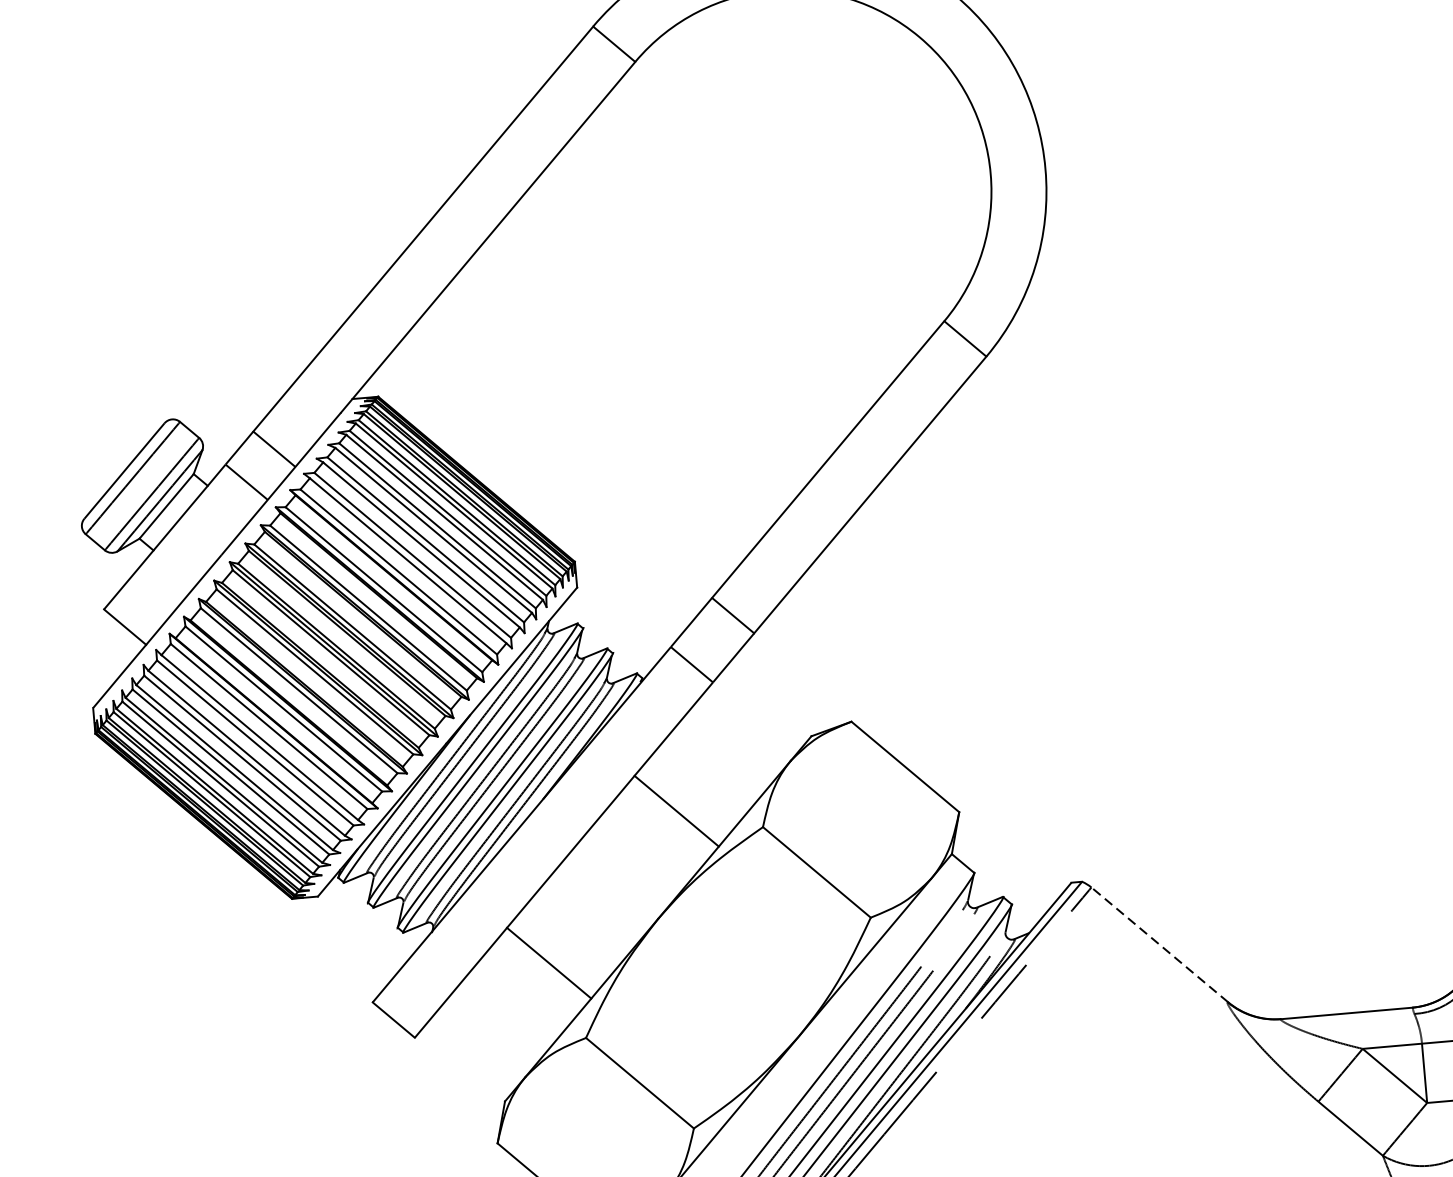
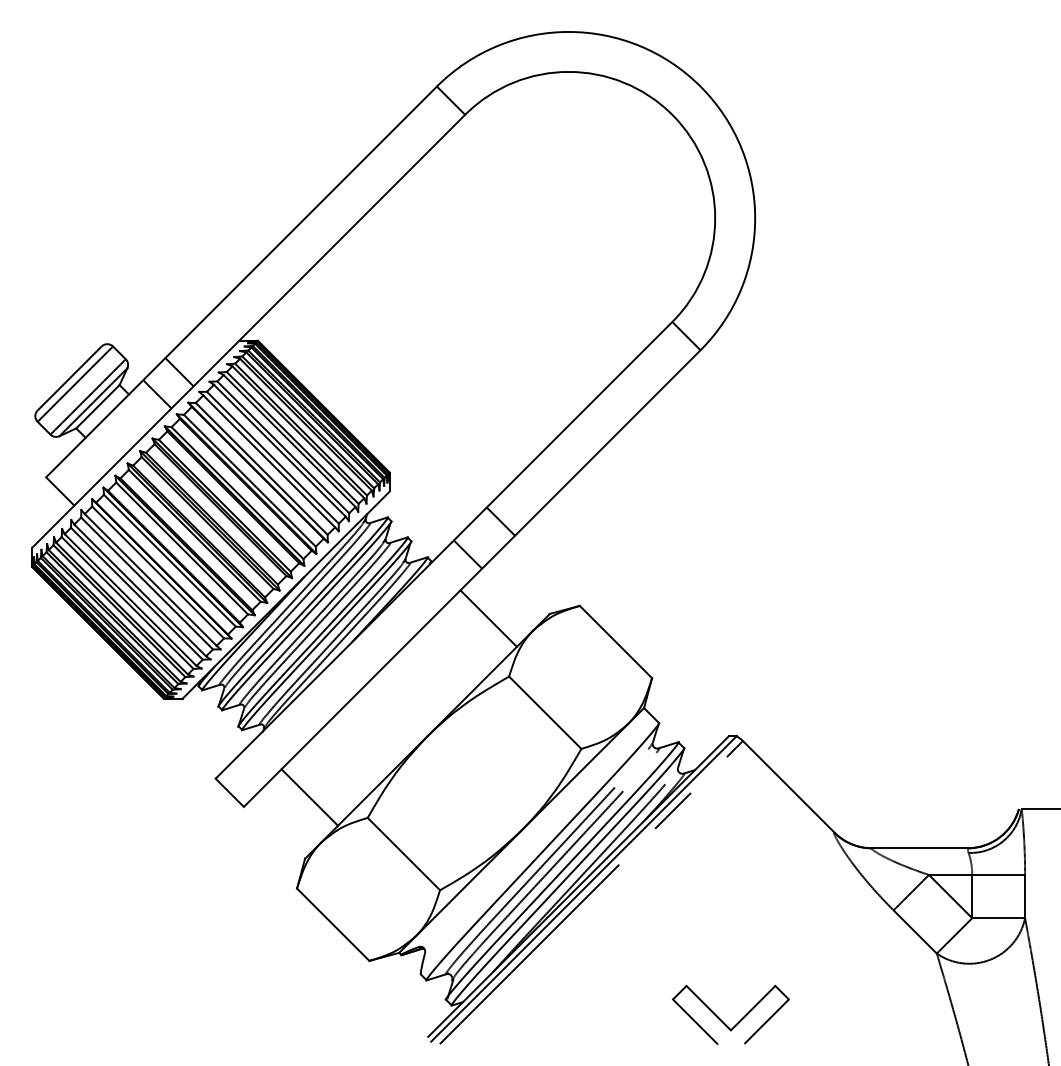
line: (676, 811) -> (488, 618), moved
line: (1159, 944) -> (788, 786), dashed -> solid
line: (548, 963) -> (309, 797), moved

